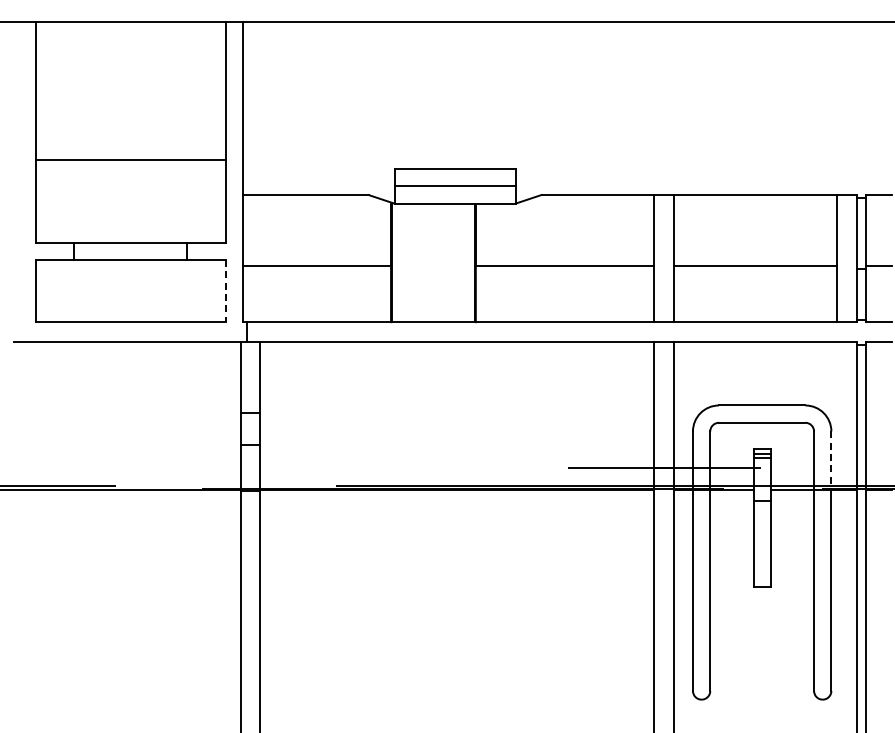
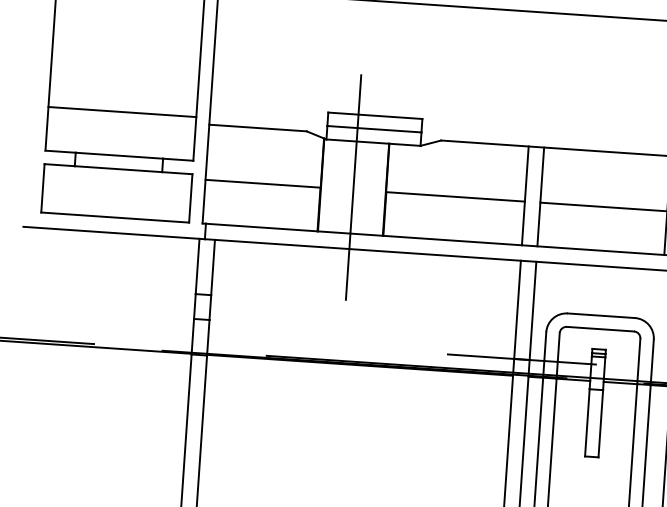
line: (130, 160) -> (122, 112), moved
line: (433, 262) -> (353, 187), added
line: (225, 291) -> (190, 198), dashed -> solid
line: (831, 461) -> (652, 362), dashed -> solid

